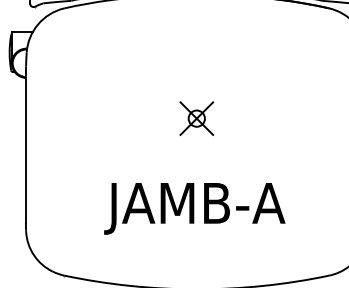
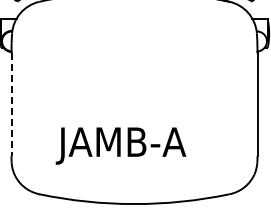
part: (196, 117) -> (134, 80), removed
line: (25, 152) -> (11, 105), solid -> dashed
text: (194, 207) -> (120, 145), moved

